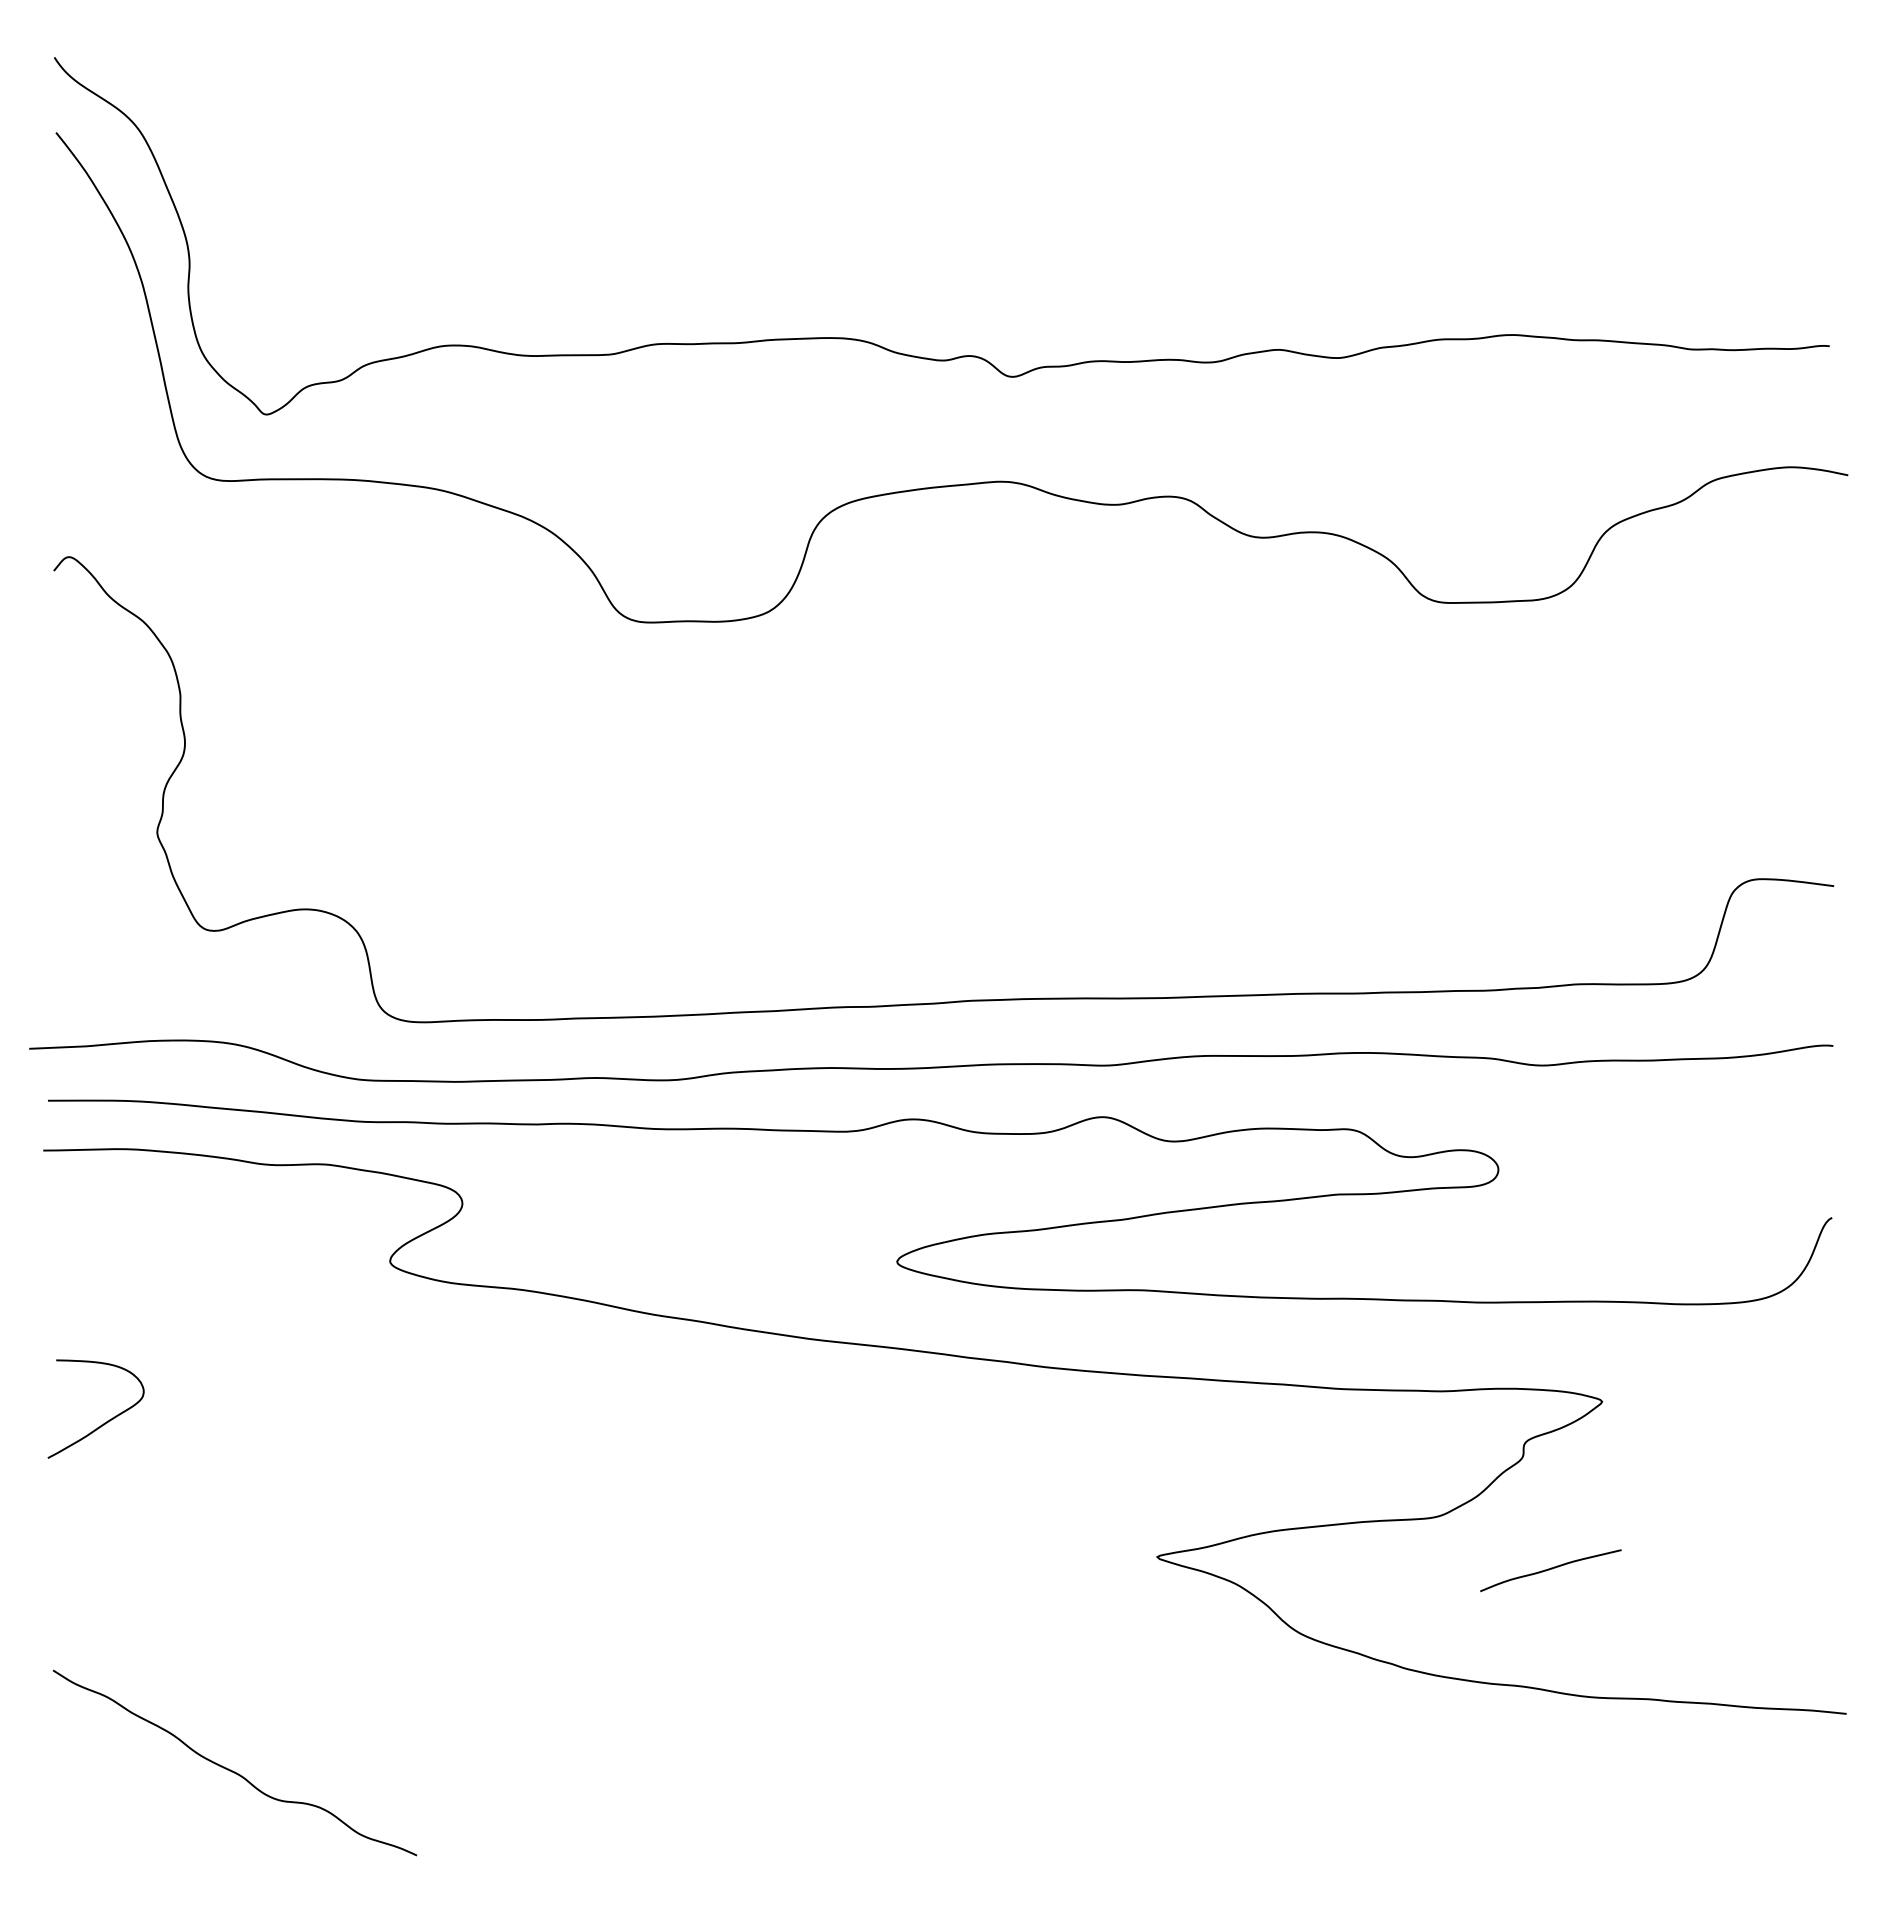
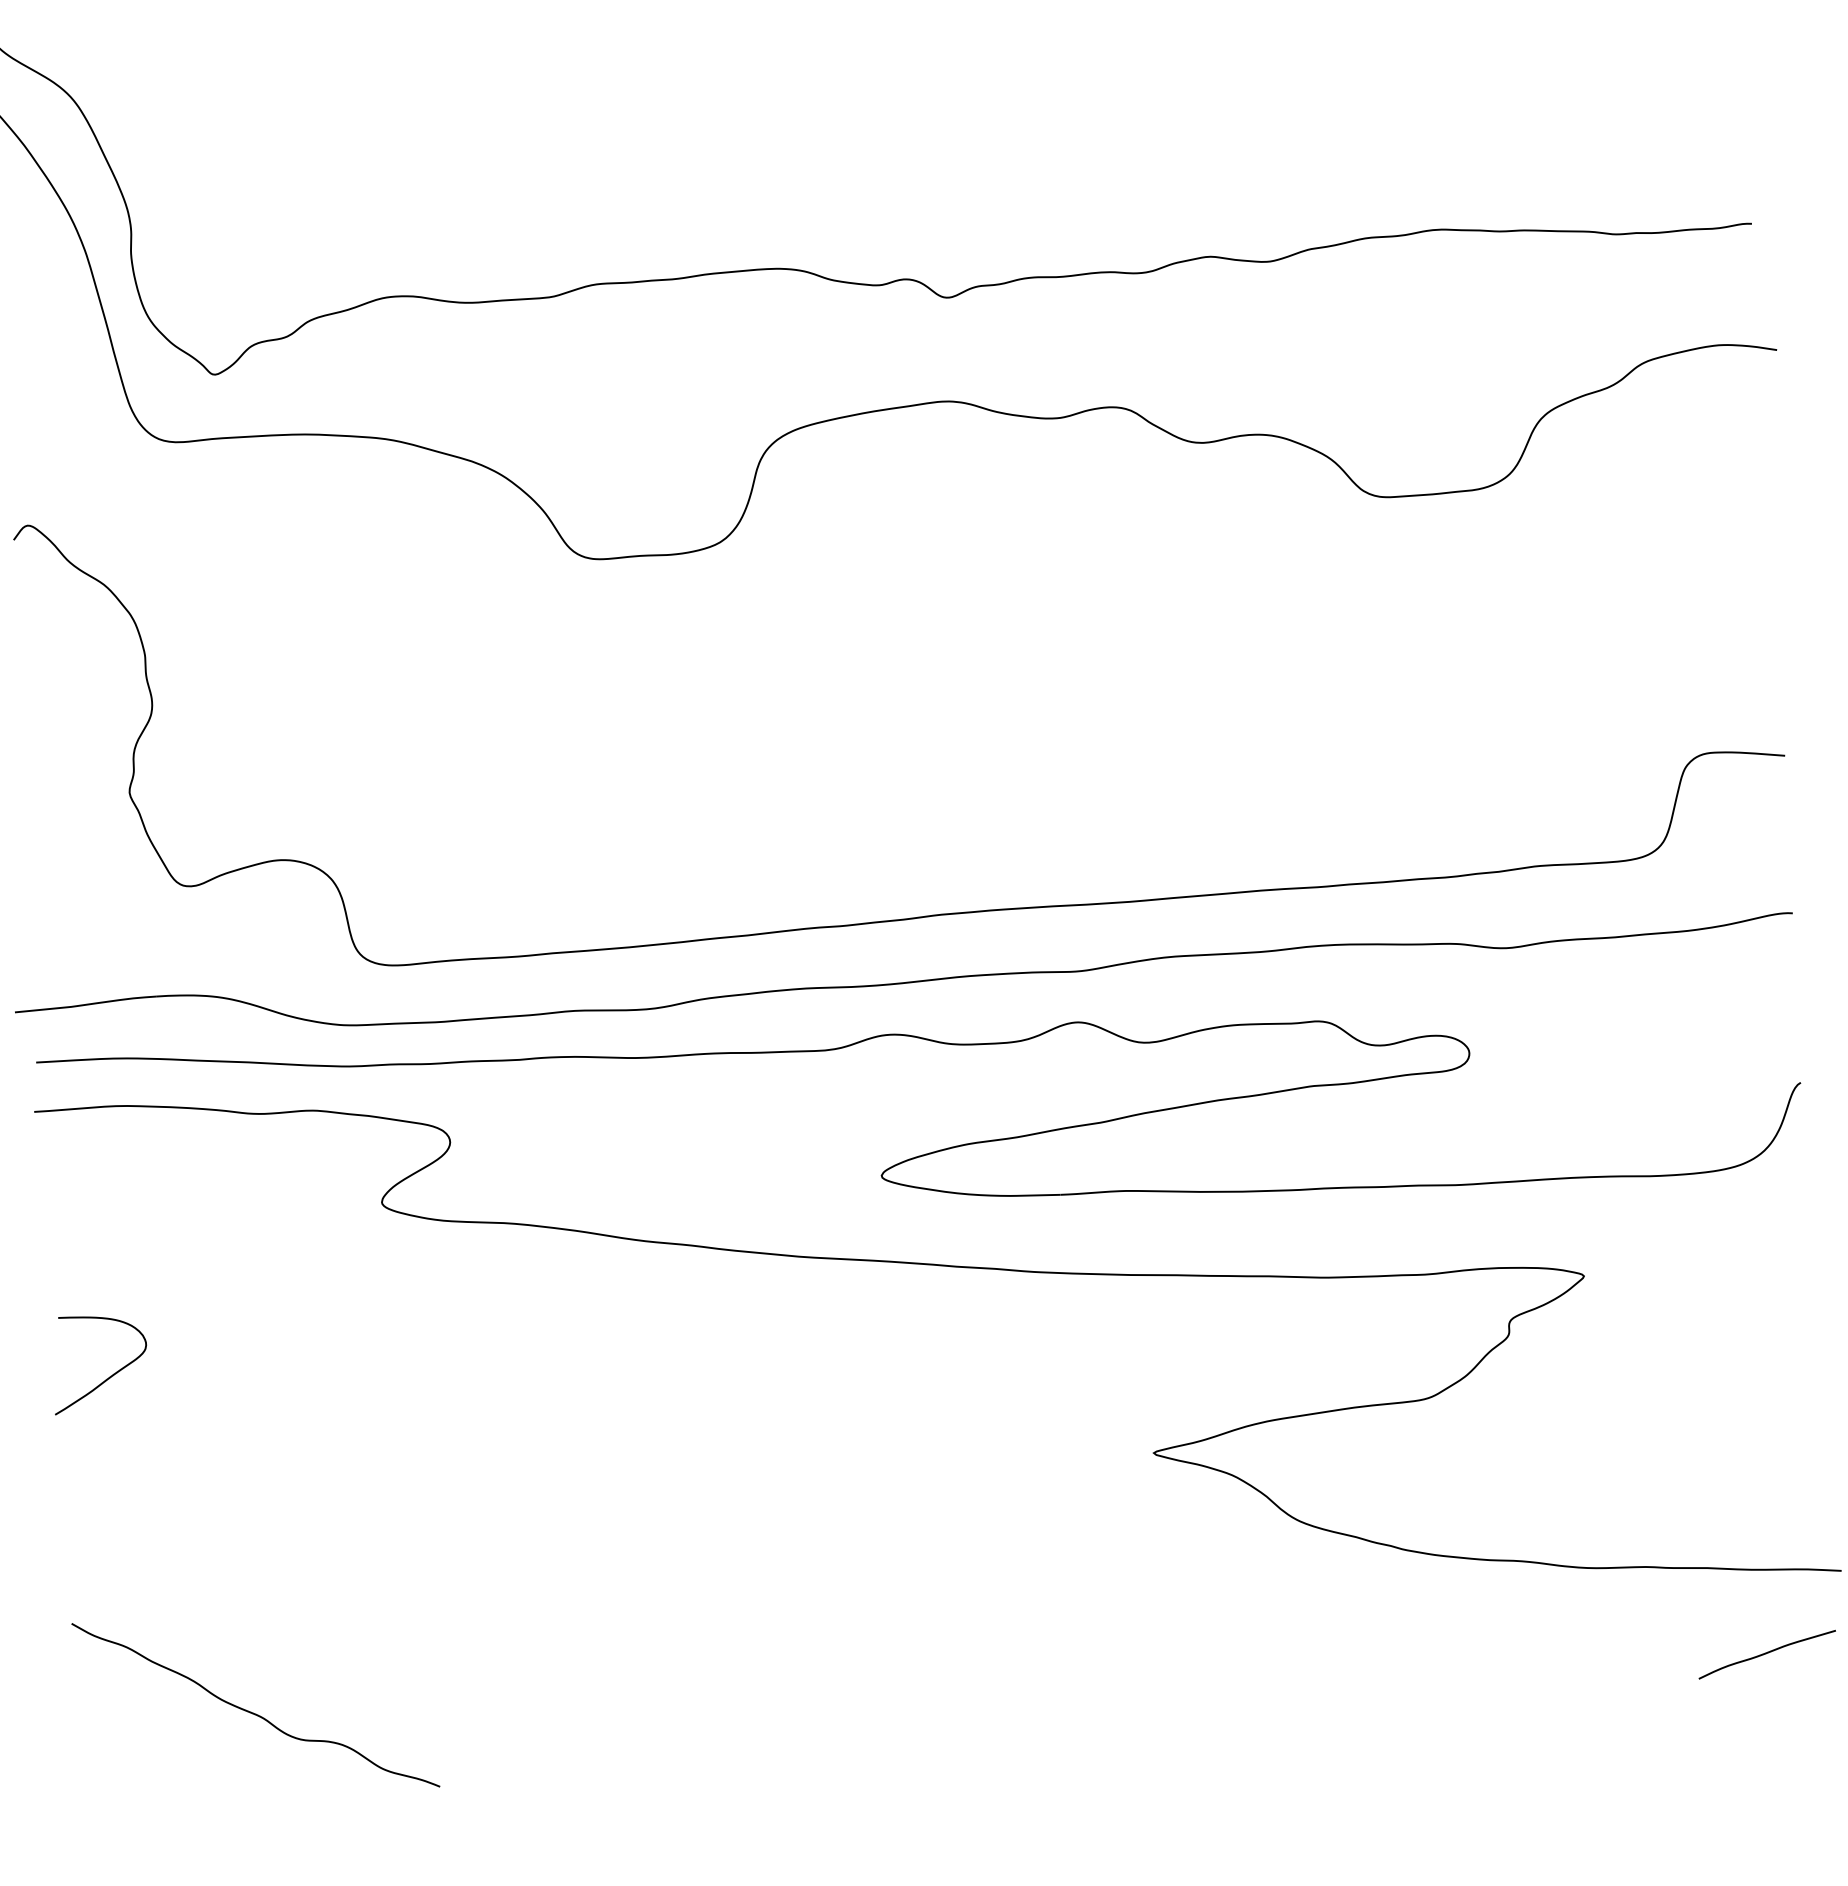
curve: (1550, 1569) -> (1766, 1653), moved

